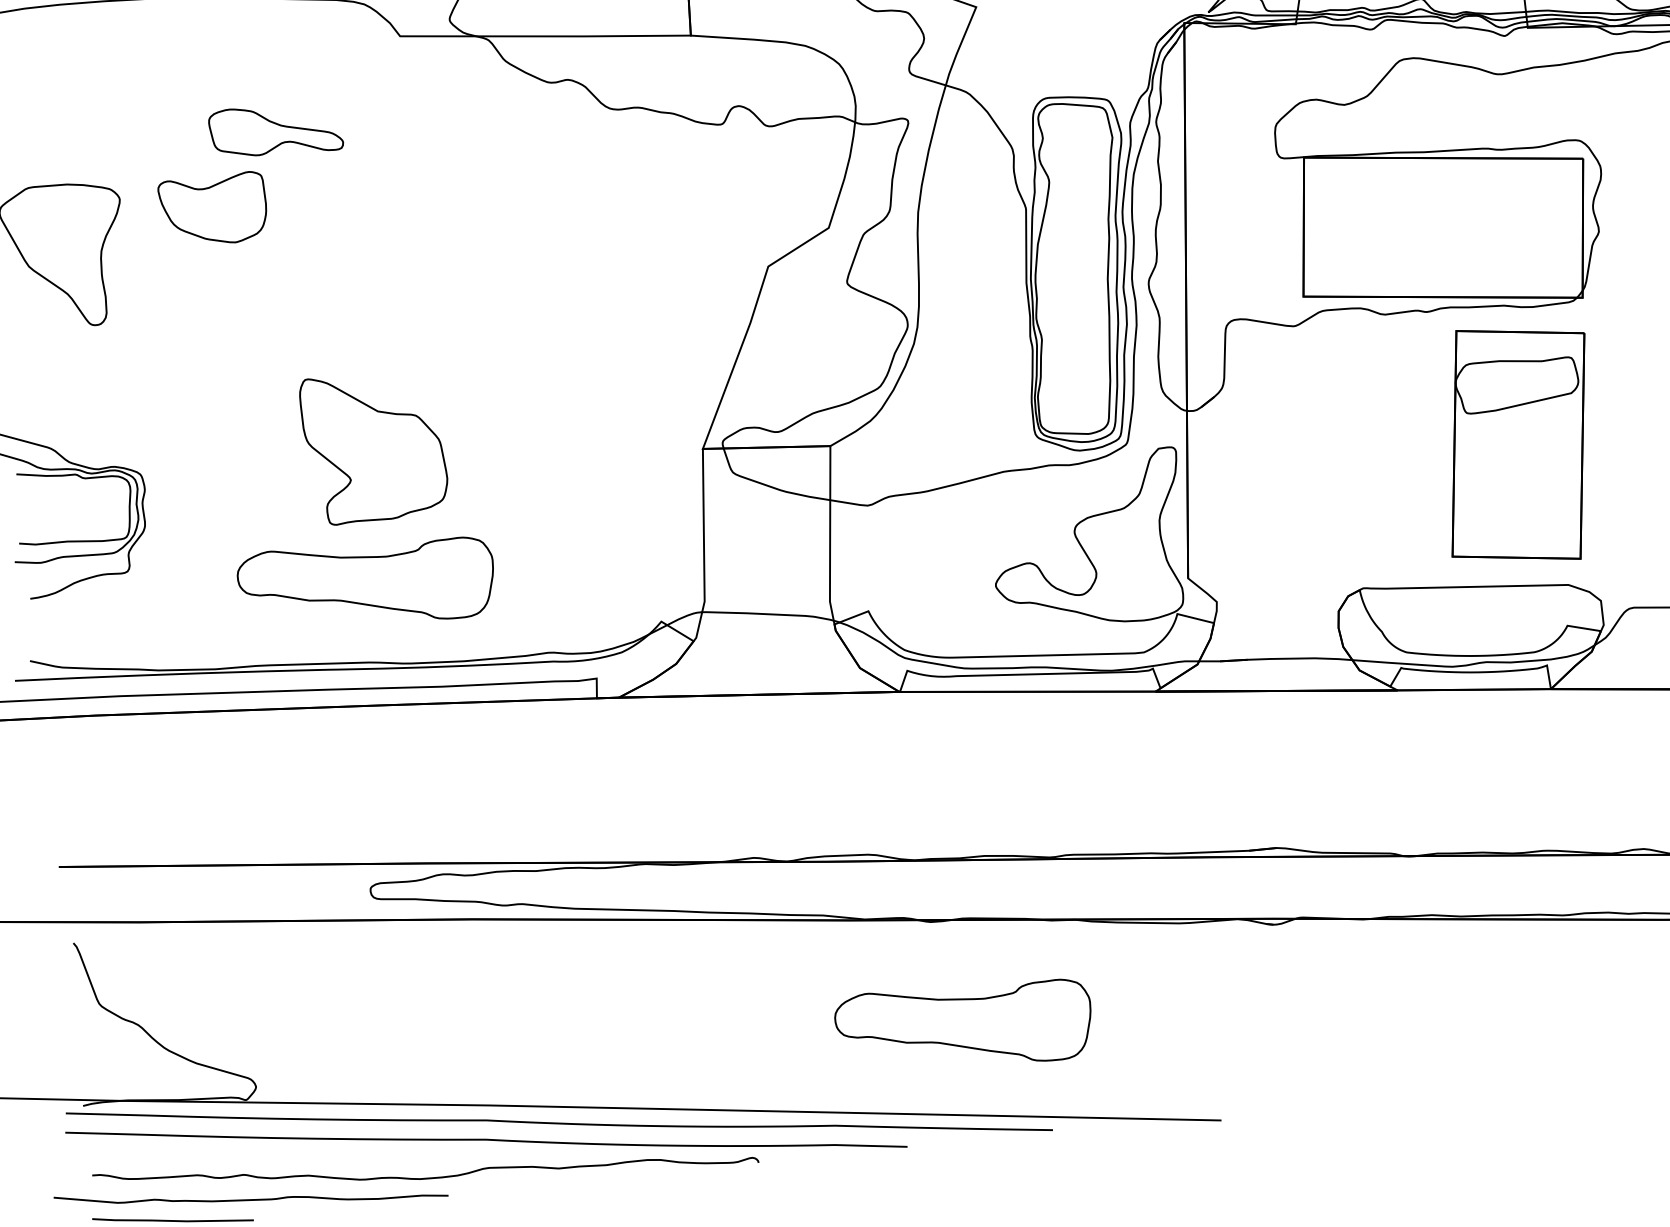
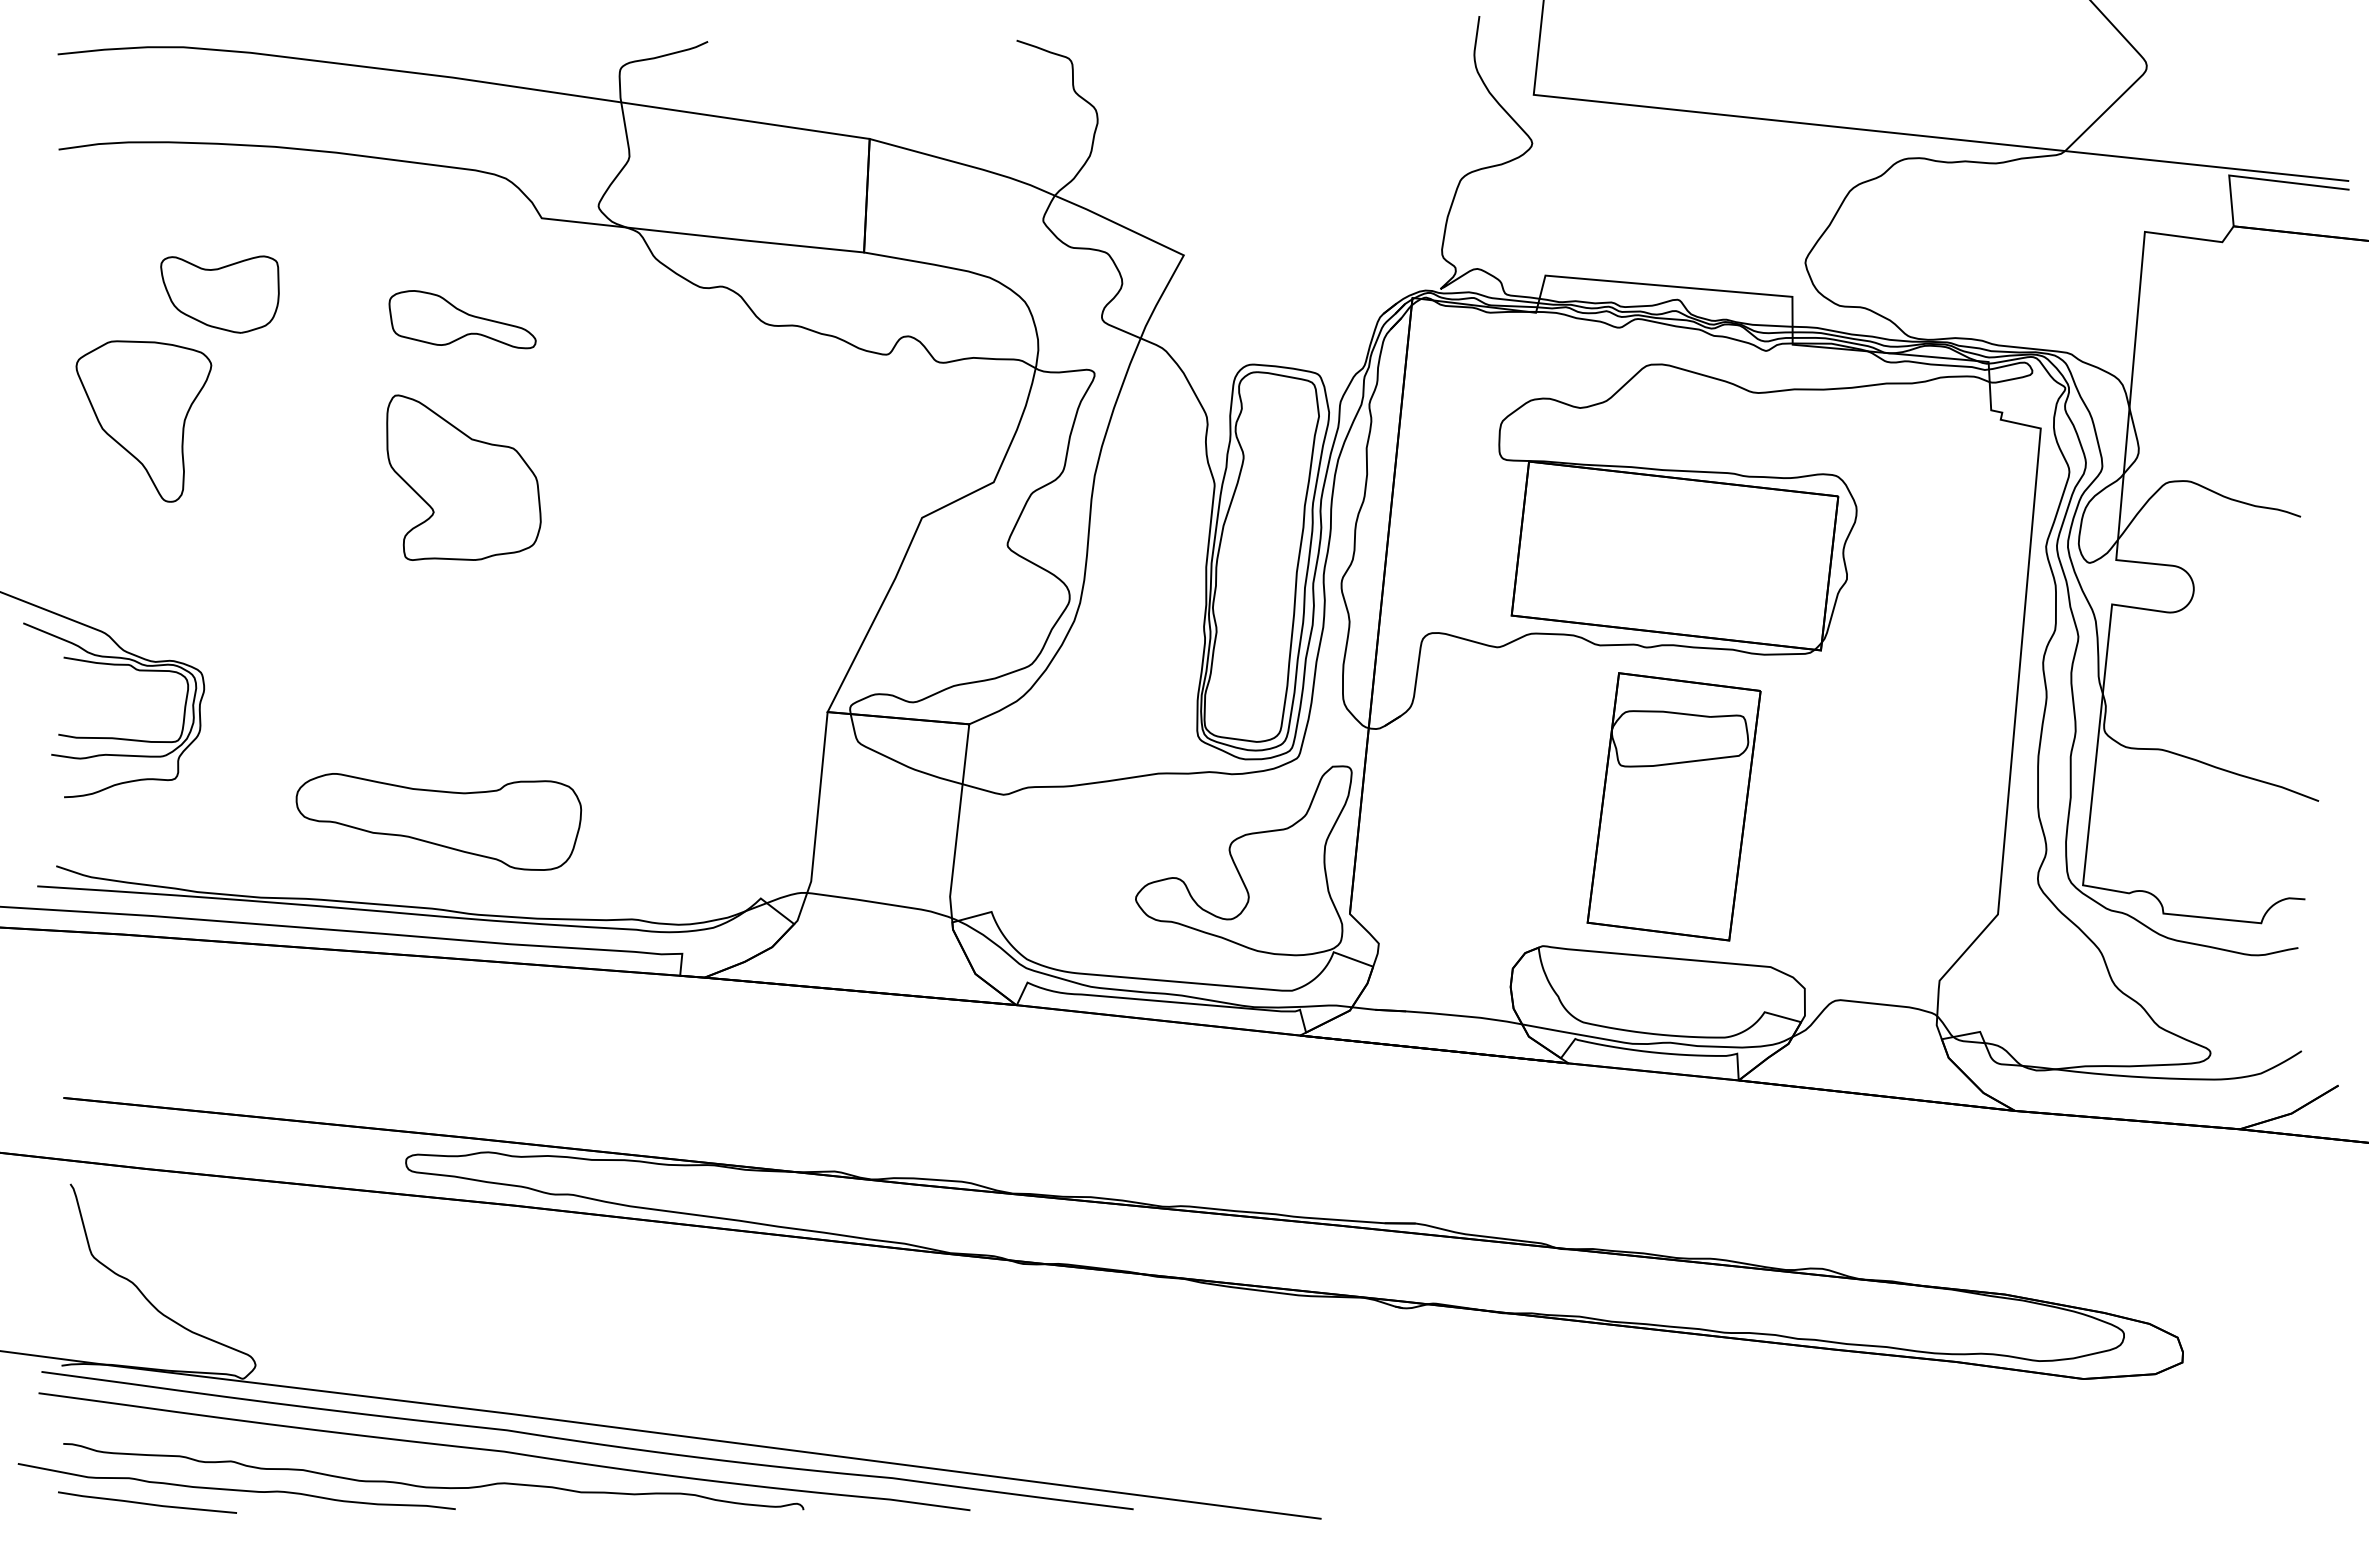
part: (275, 130) -> (462, 319), moved
part: (213, 210) -> (219, 294), moved
part: (1517, 444) -> (1673, 806), moved
part: (374, 446) -> (463, 477), moved
part: (963, 1026) -> (1047, 1383), removed

